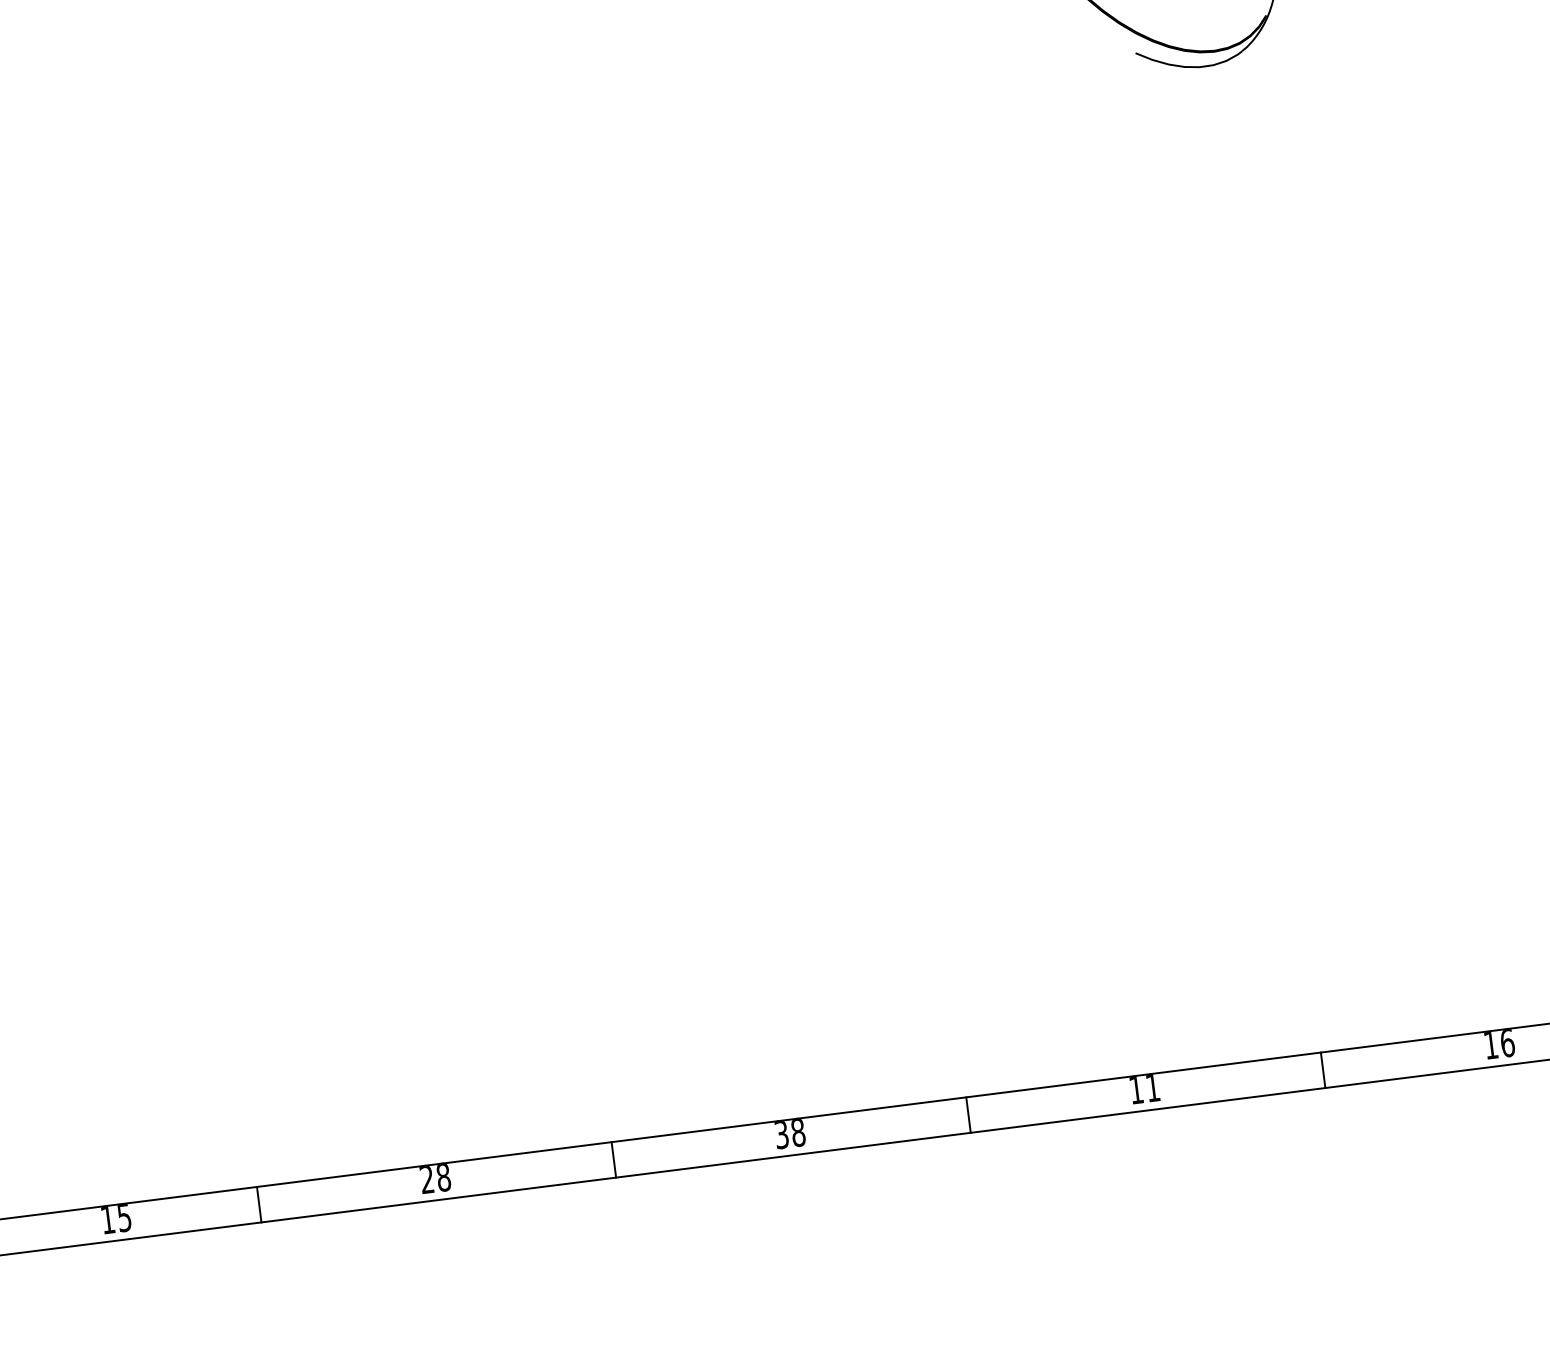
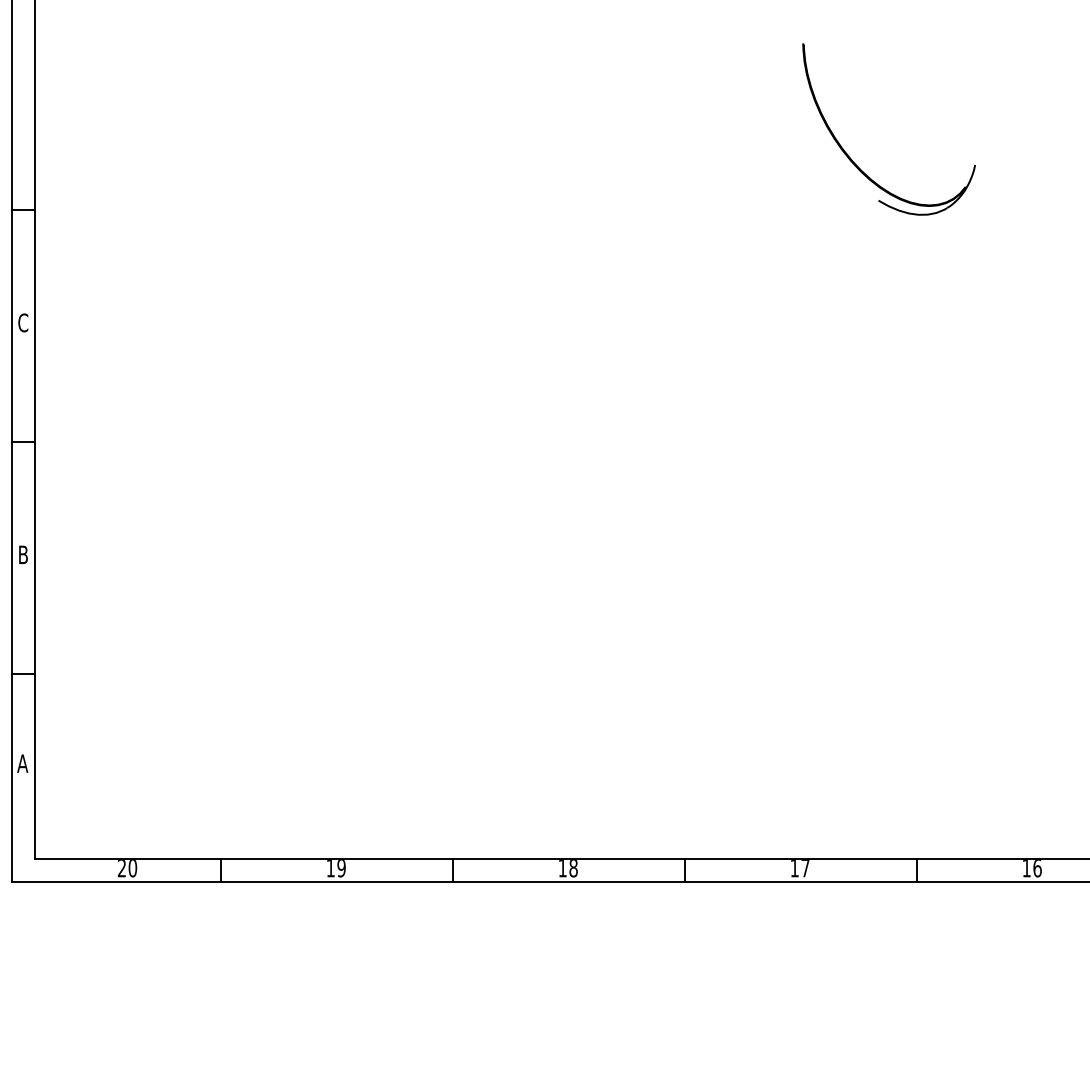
text: (1152, 1088) -> (805, 868), 11 -> 17
text: (781, 1135) -> (562, 868), 38 -> 18
text: (434, 1179) -> (335, 868), 28 -> 19
text: (116, 1219) -> (127, 868), 15 -> 20

